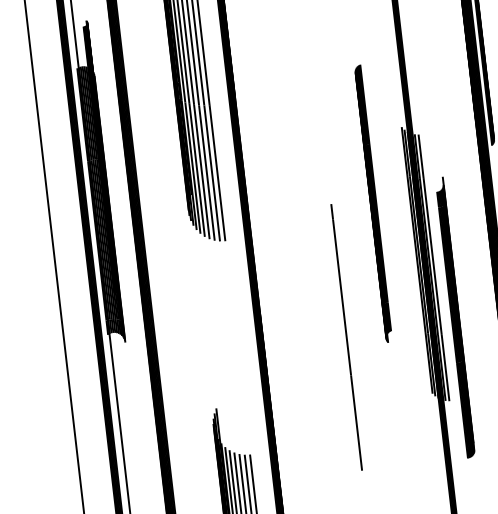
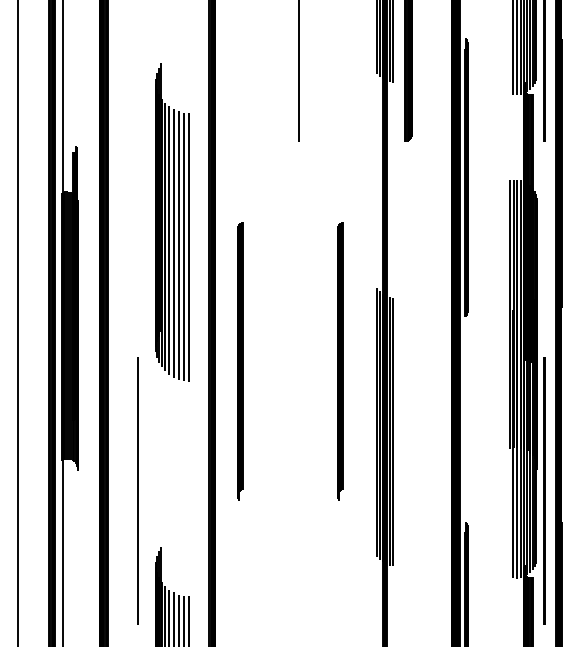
part: (274, 215) -> (240, 361), added
part: (455, 317) -> (408, 483), removed
line: (346, 336) -> (137, 490), moved

